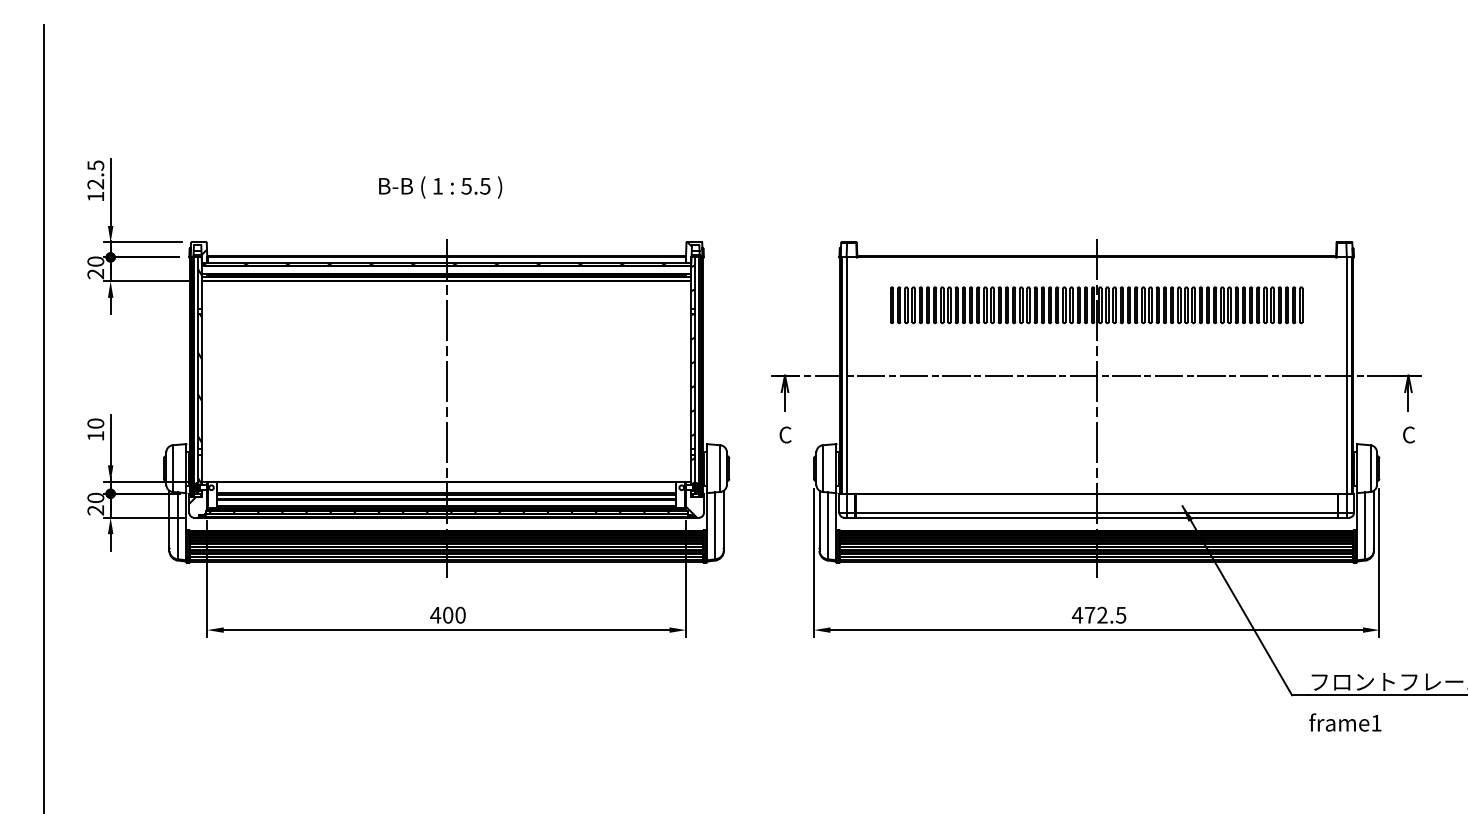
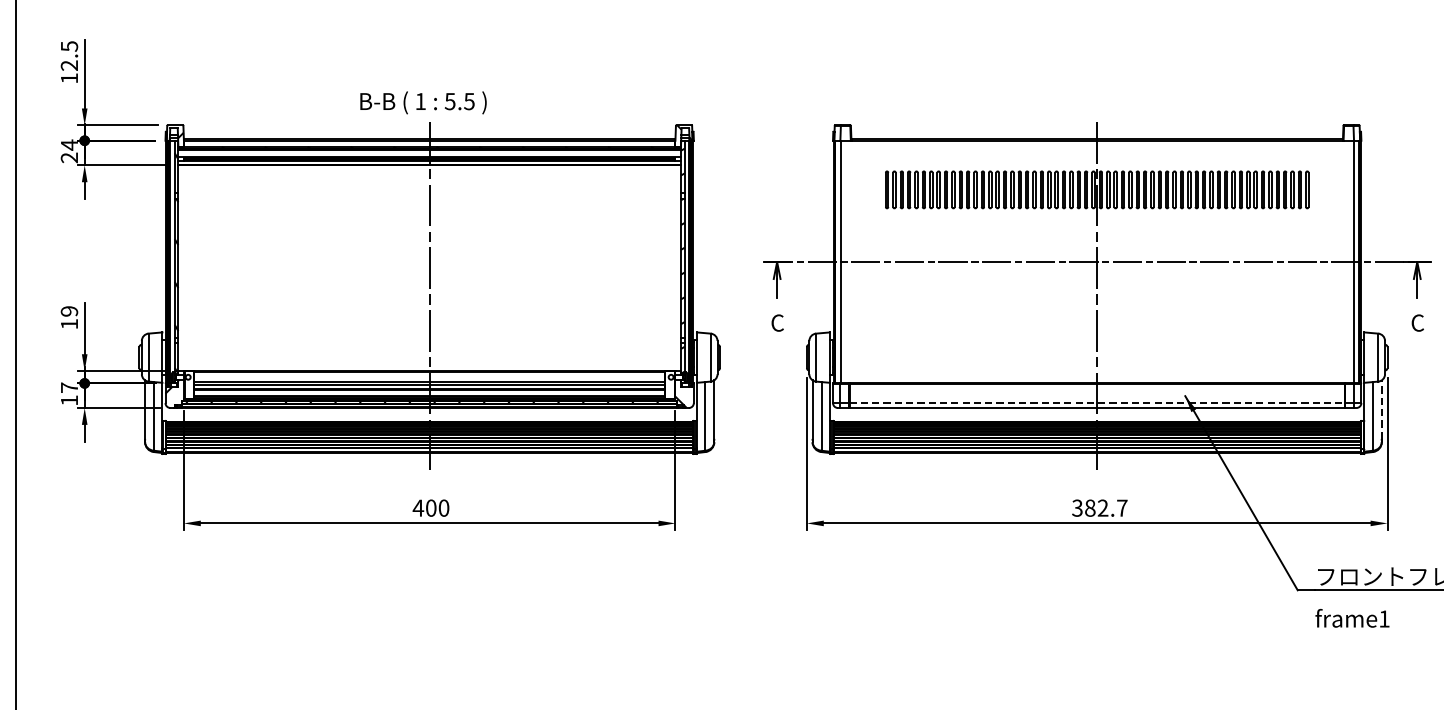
text: (440, 187) -> (423, 102), moved
text: (95, 261) -> (69, 144), 20 -> 24
text: (95, 423) -> (69, 311), 10 -> 19
text: (95, 503) -> (69, 393), 20 -> 17
line: (1097, 512) -> (1097, 402), solid -> dashed
line: (1373, 518) -> (1381, 408), solid -> dashed
text: (1098, 614) -> (1099, 507), 472.5 -> 382.7

